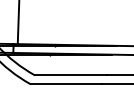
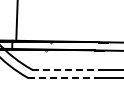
line: (71, 75) -> (66, 69), solid -> dashed
line: (67, 84) -> (62, 78), solid -> dashed

